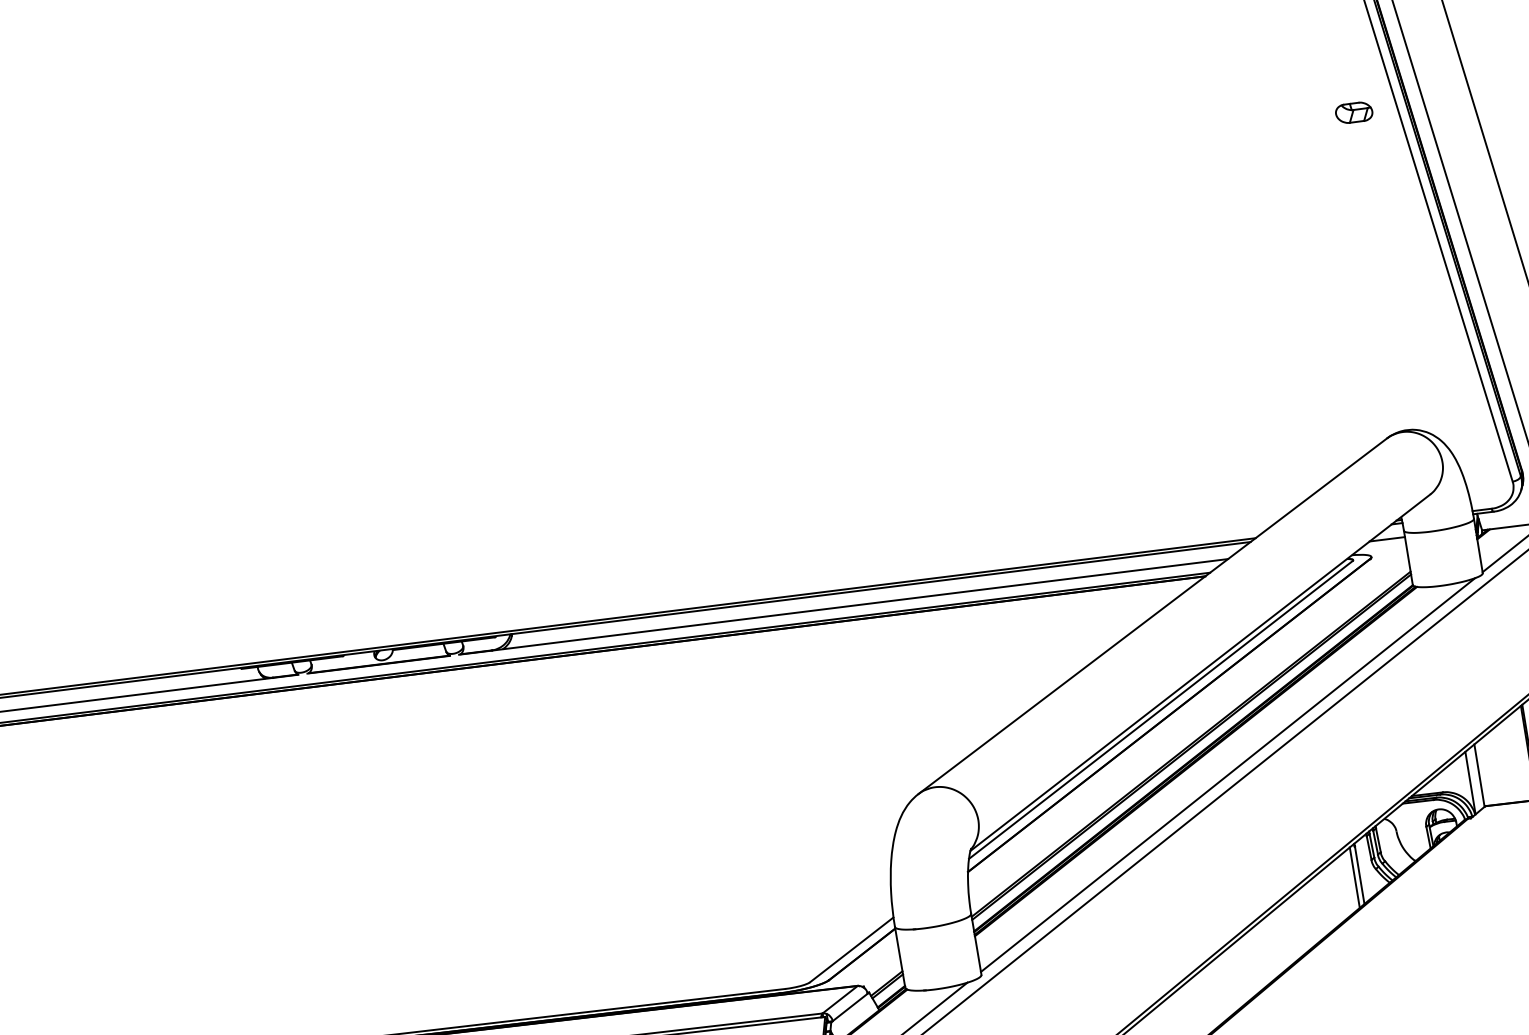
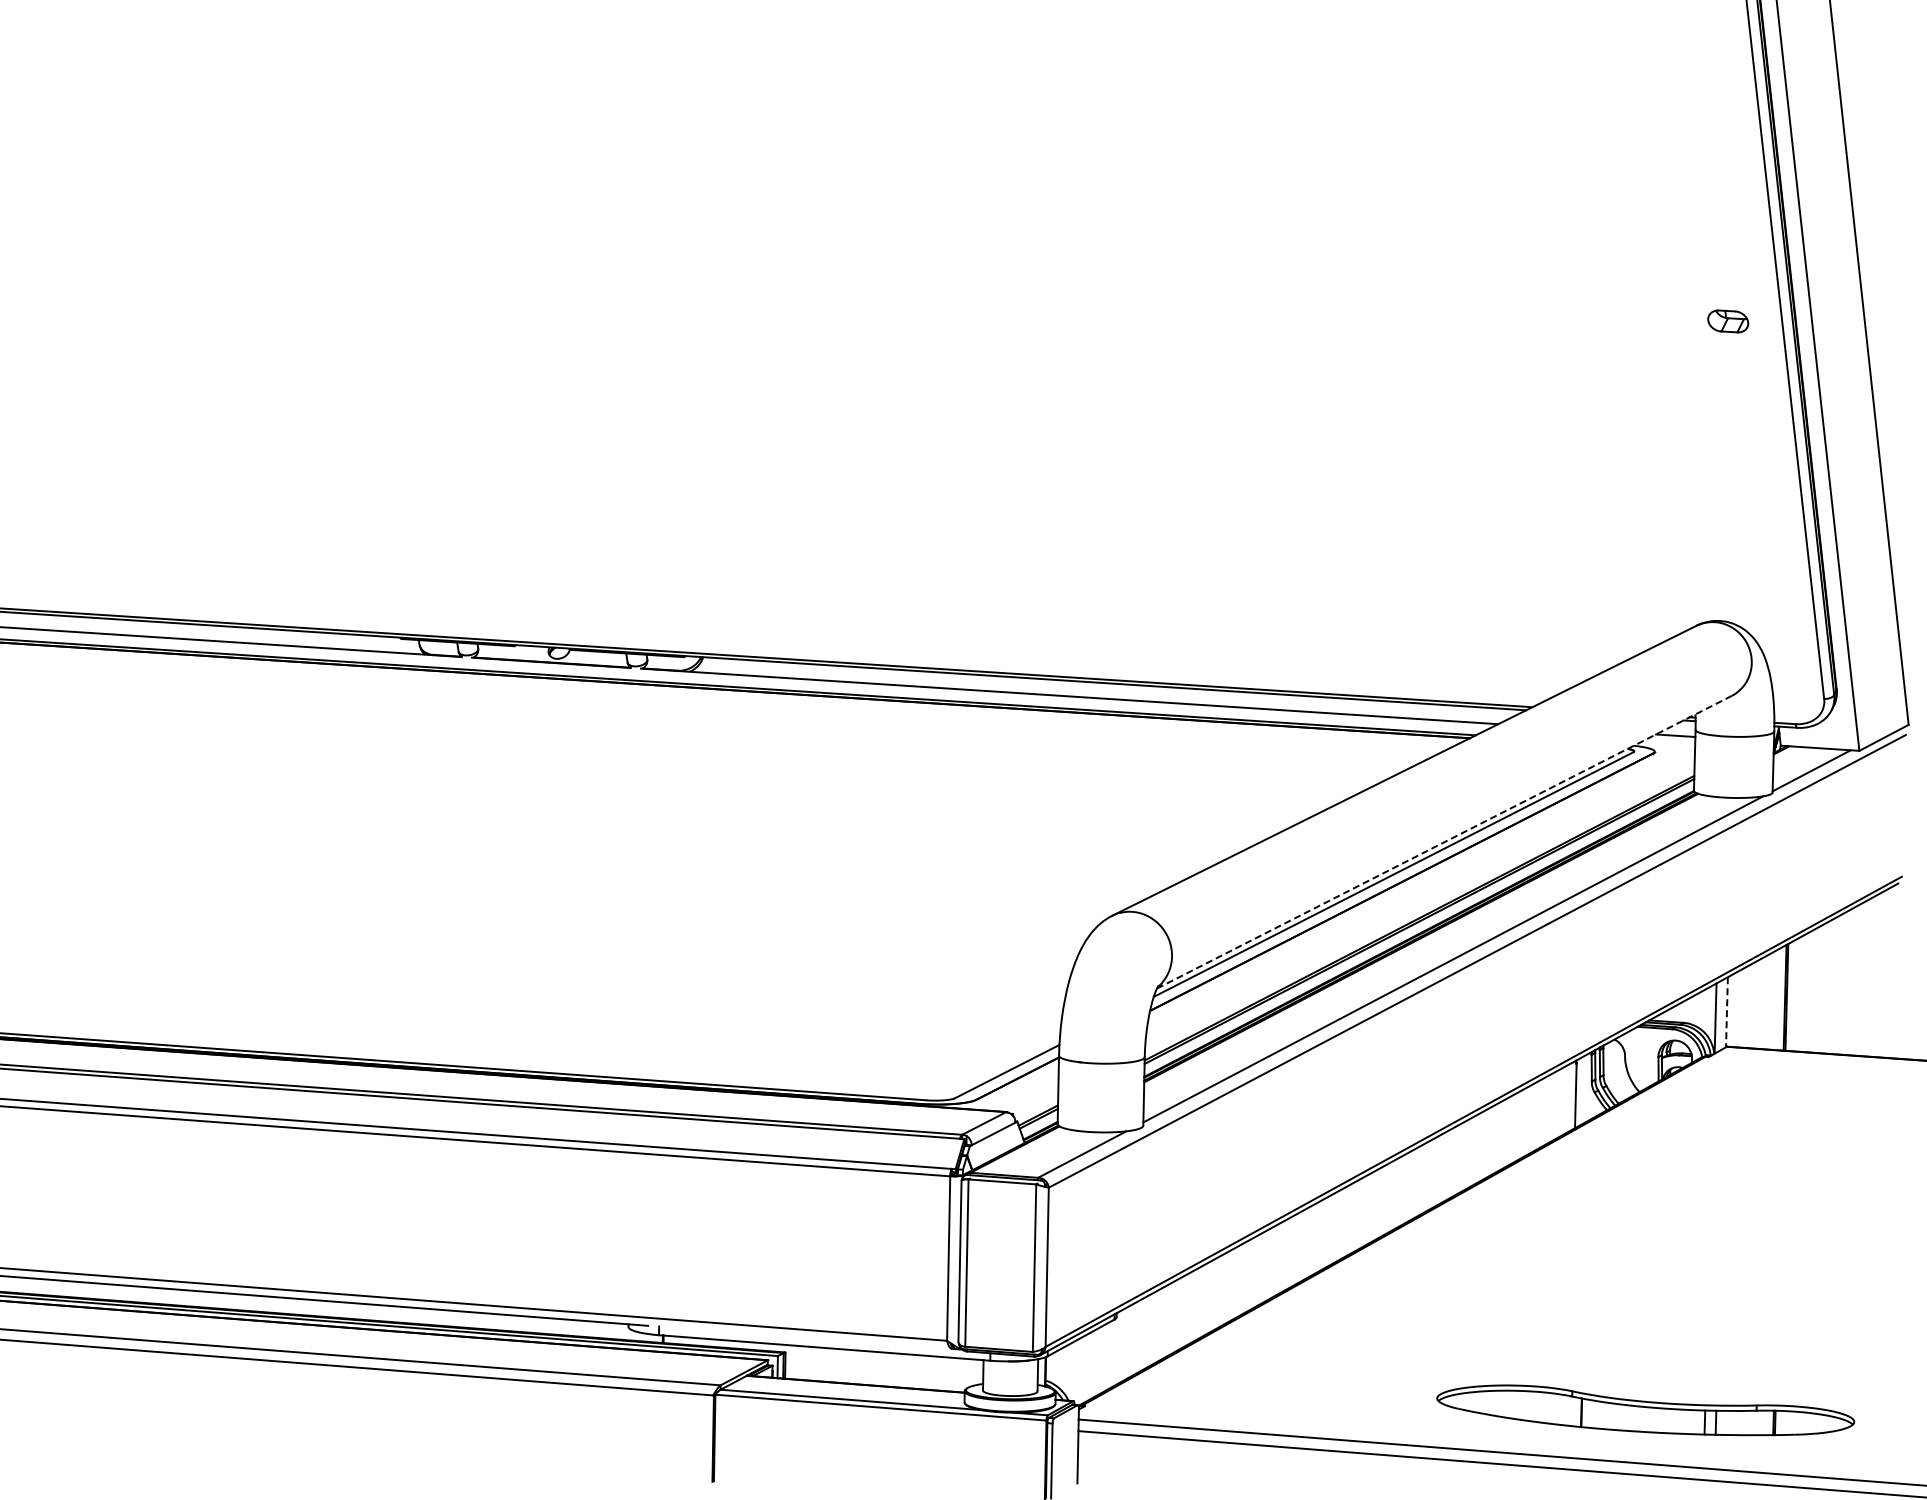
part: (1354, 112) -> (1728, 321), moved
line: (1200, 672) -> (1444, 842), solid -> dashed
line: (1479, 775) -> (1726, 1012), solid -> dashed
line: (1354, 877) -> (1569, 1097), removed

